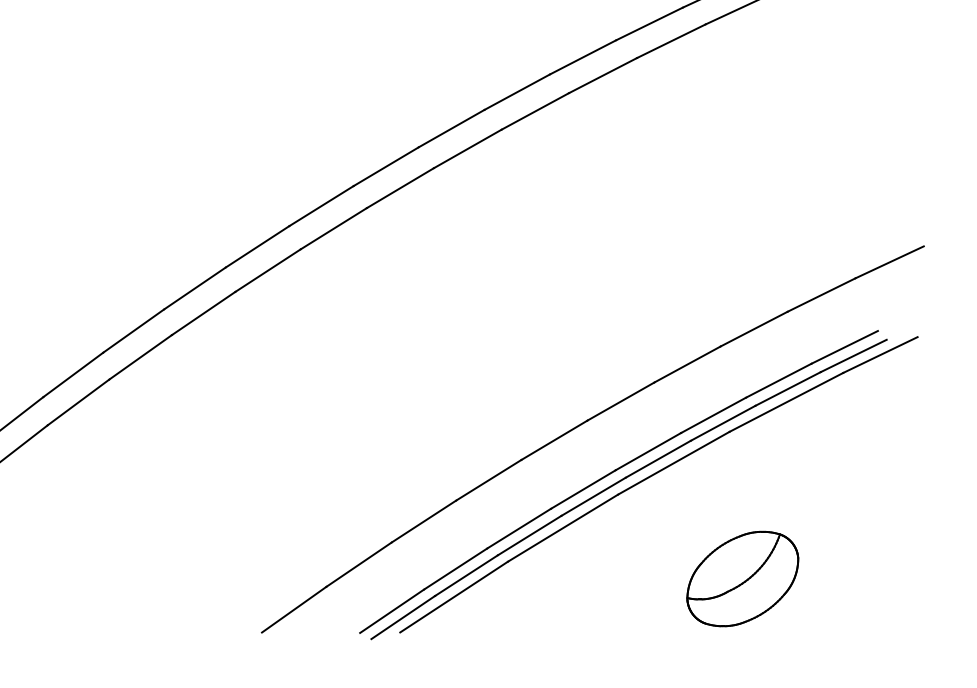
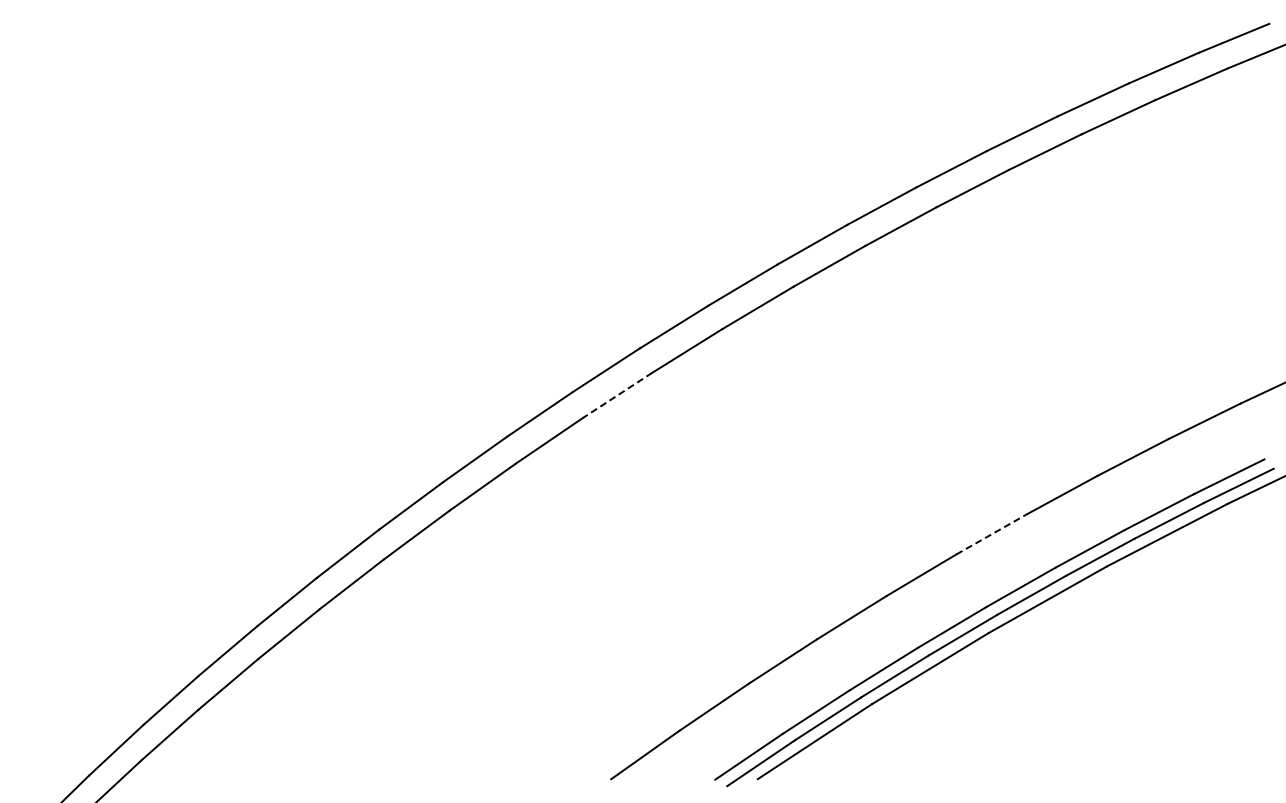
line: (267, 270) -> (617, 395), solid -> dashed
line: (620, 401) -> (991, 534), solid -> dashed
part: (742, 579) -> (1120, 722), removed

